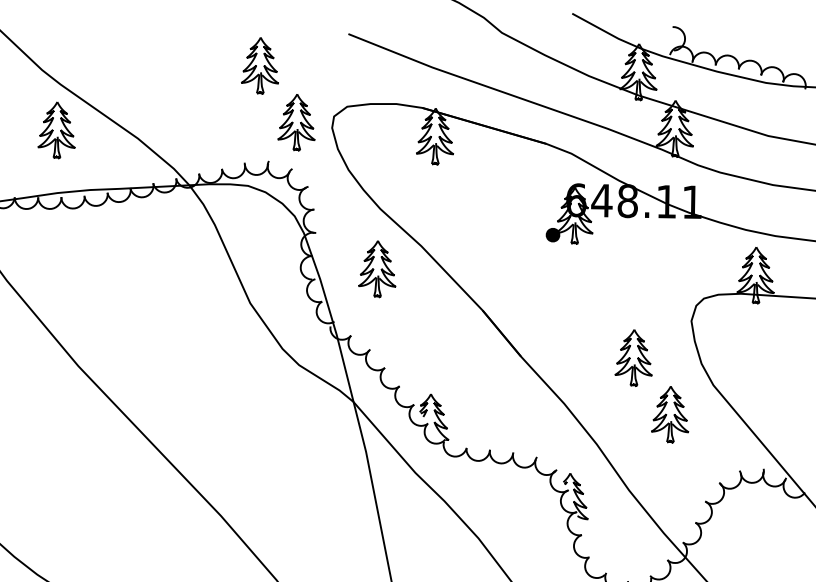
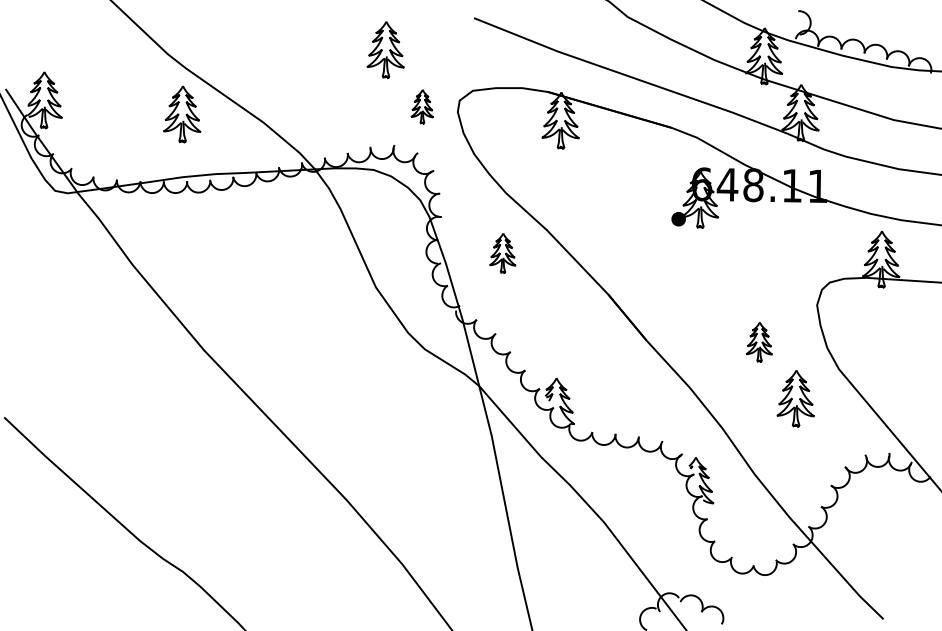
part: (296, 122) -> (422, 106), size x0.6
part: (376, 269) -> (502, 253), size x0.7
part: (633, 358) -> (759, 342), size x0.7

